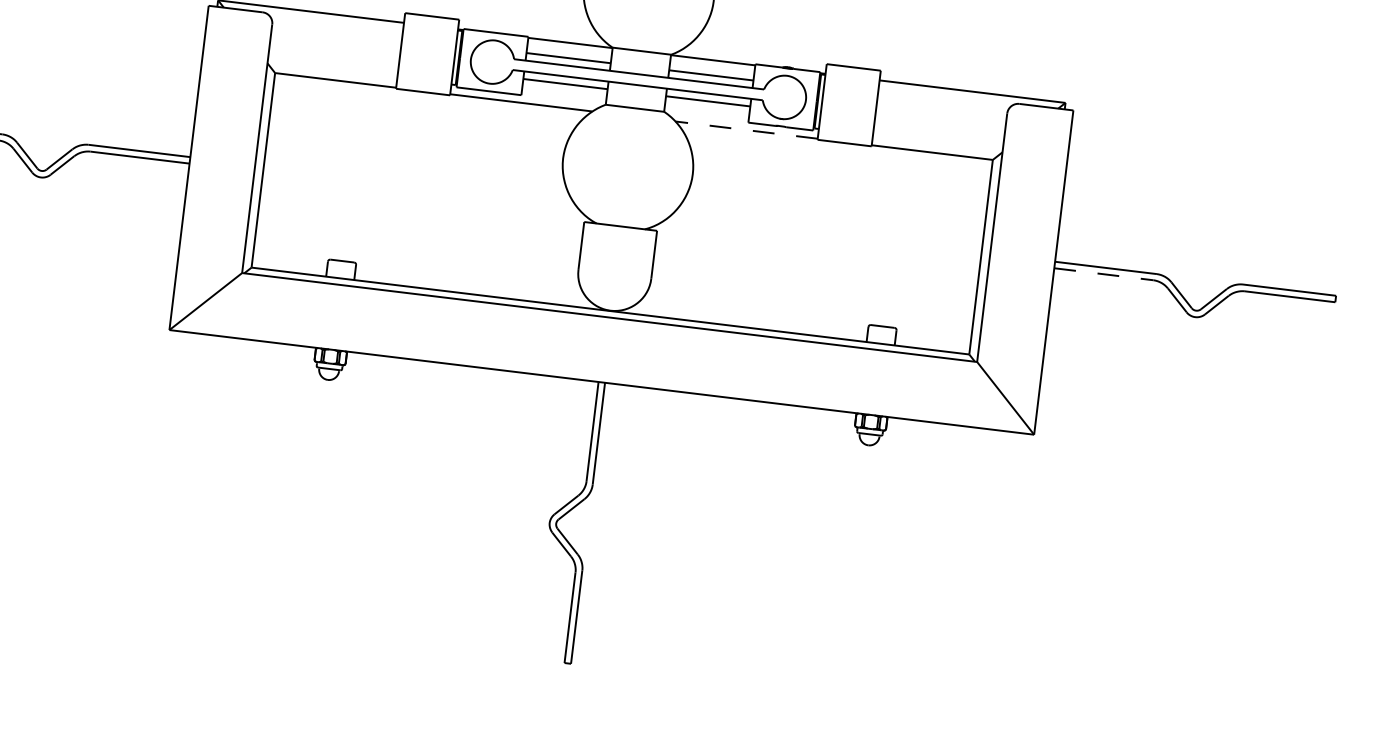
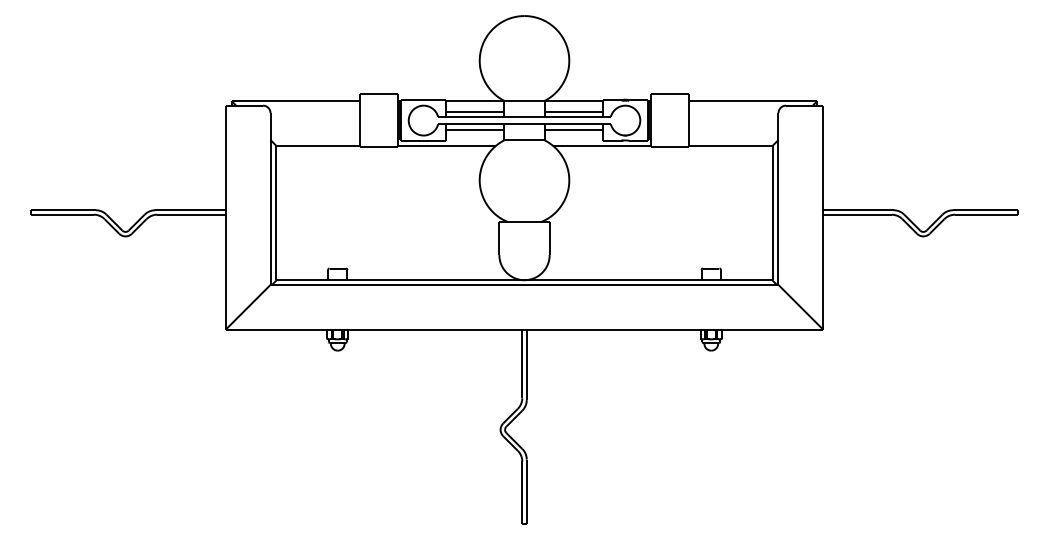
line: (745, 129) -> (601, 145), dashed -> solid
line: (1105, 274) -> (858, 214), dashed -> solid

